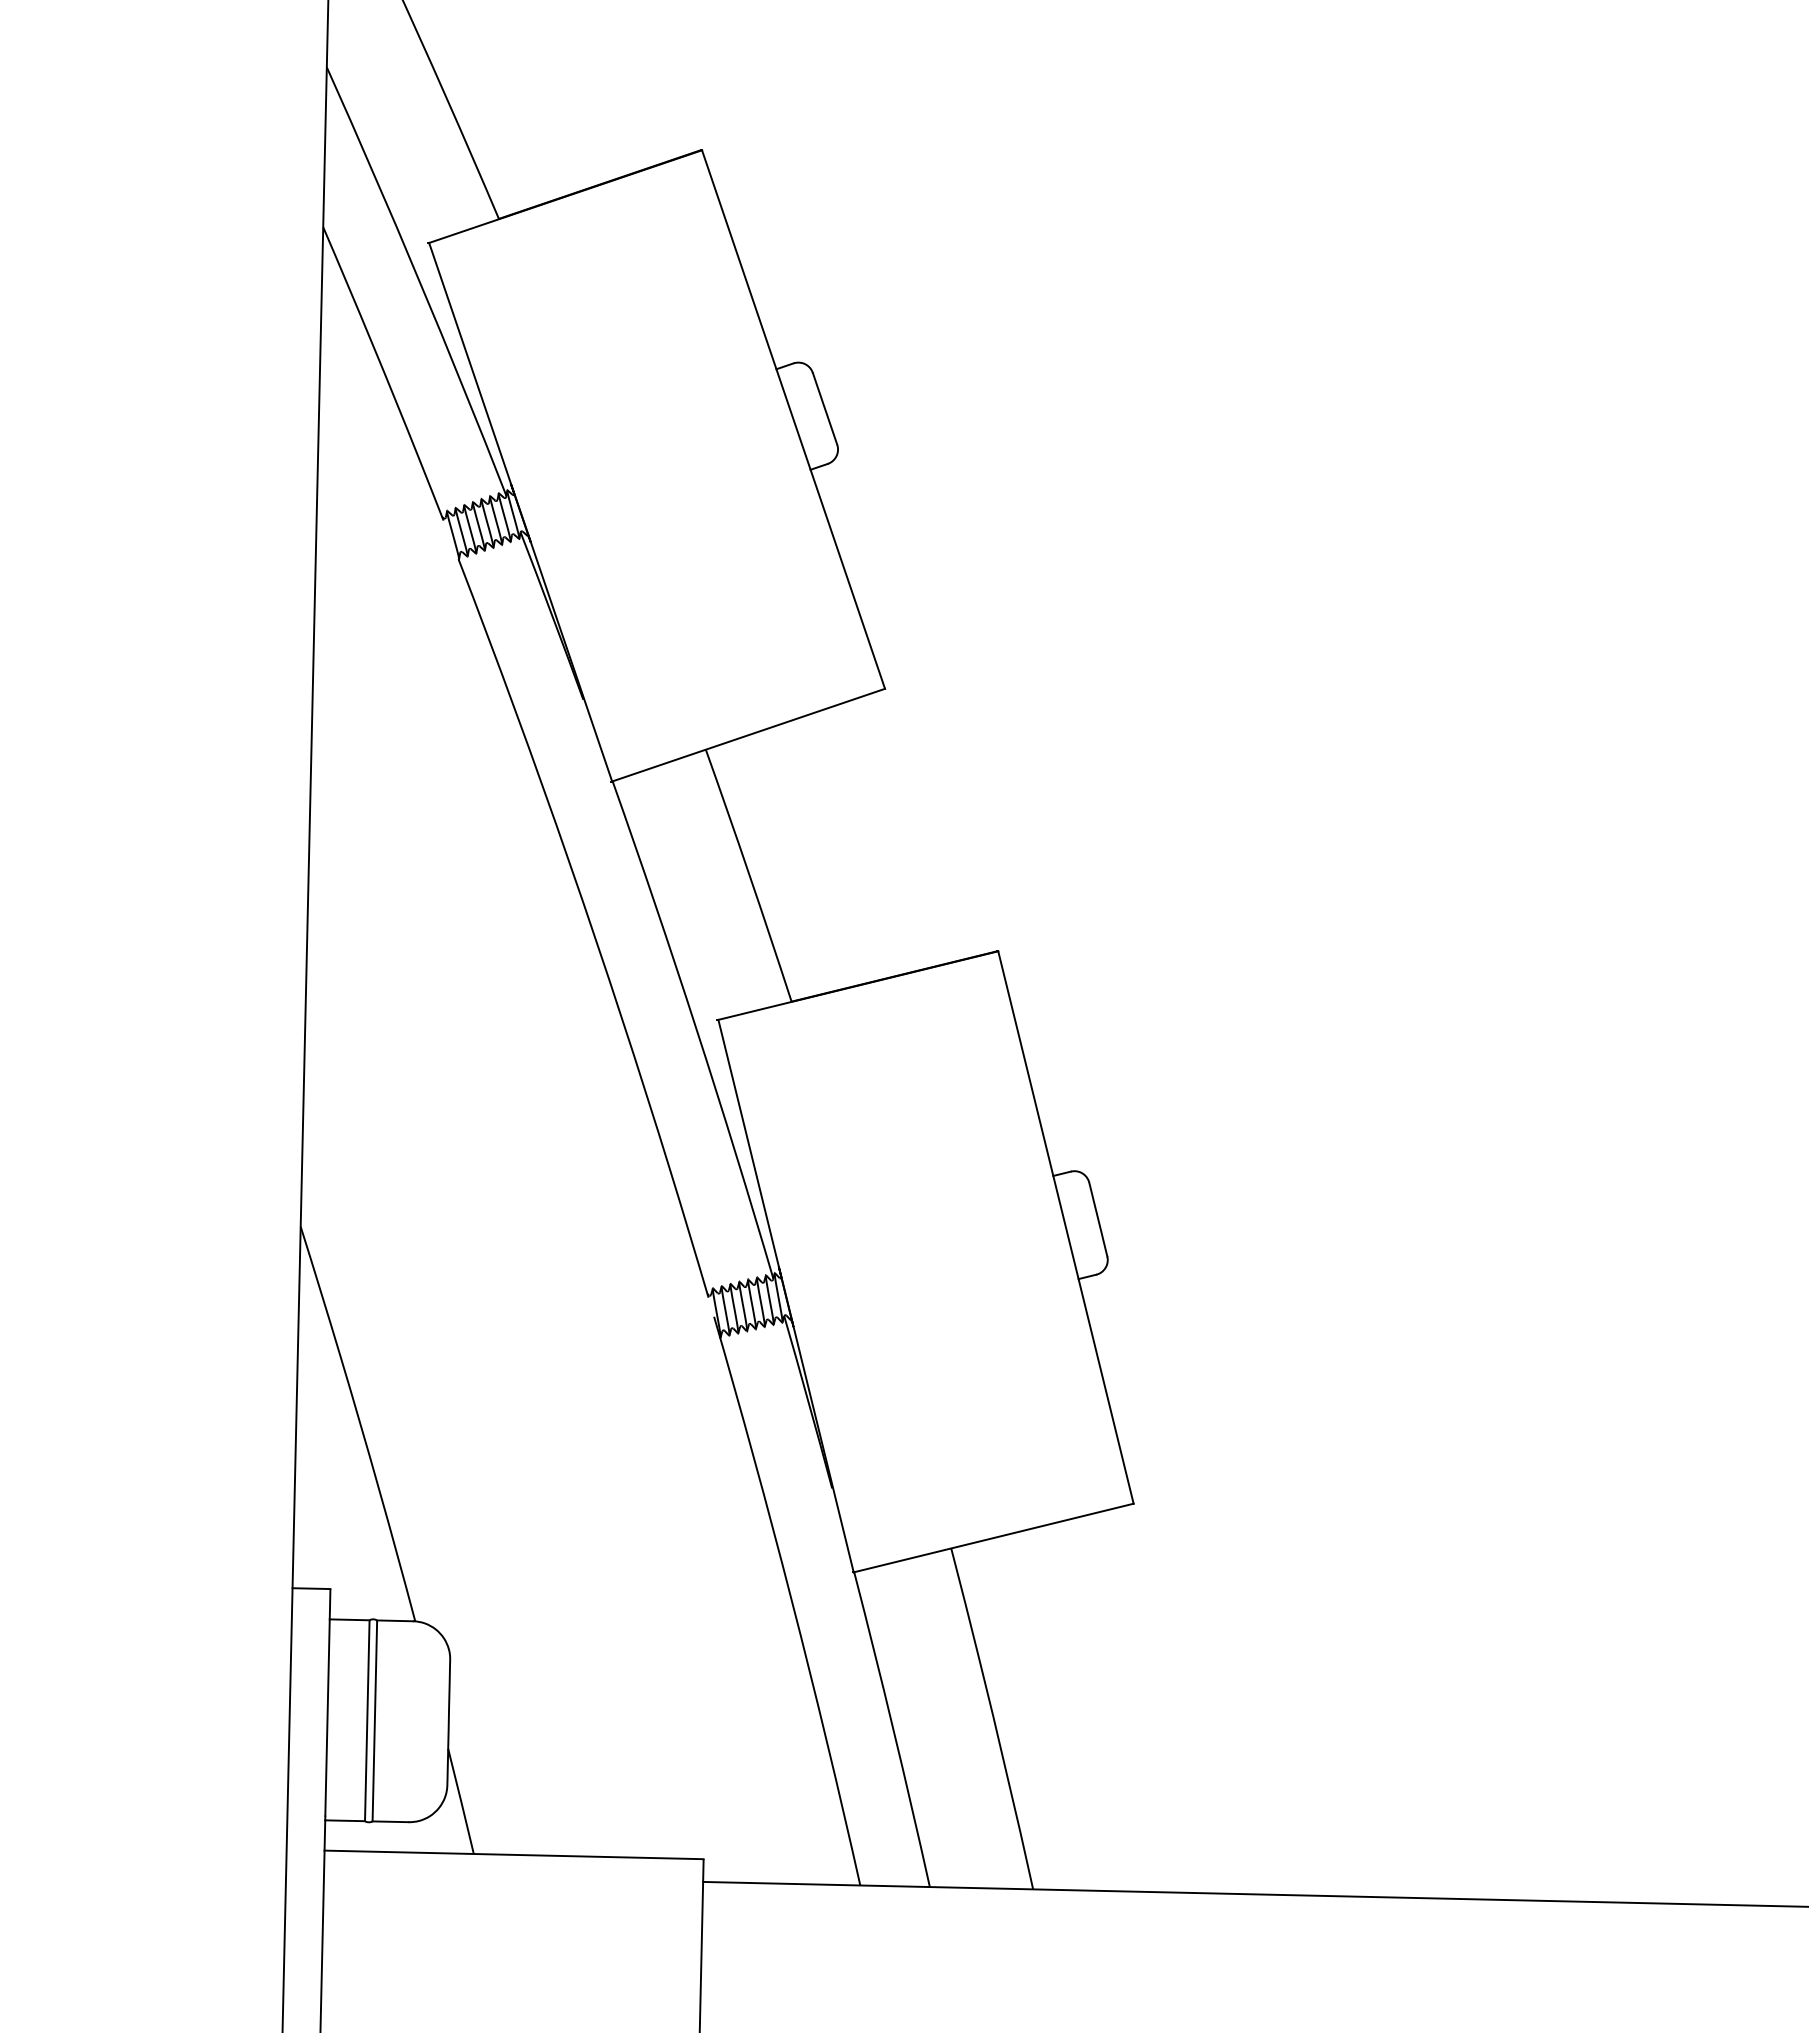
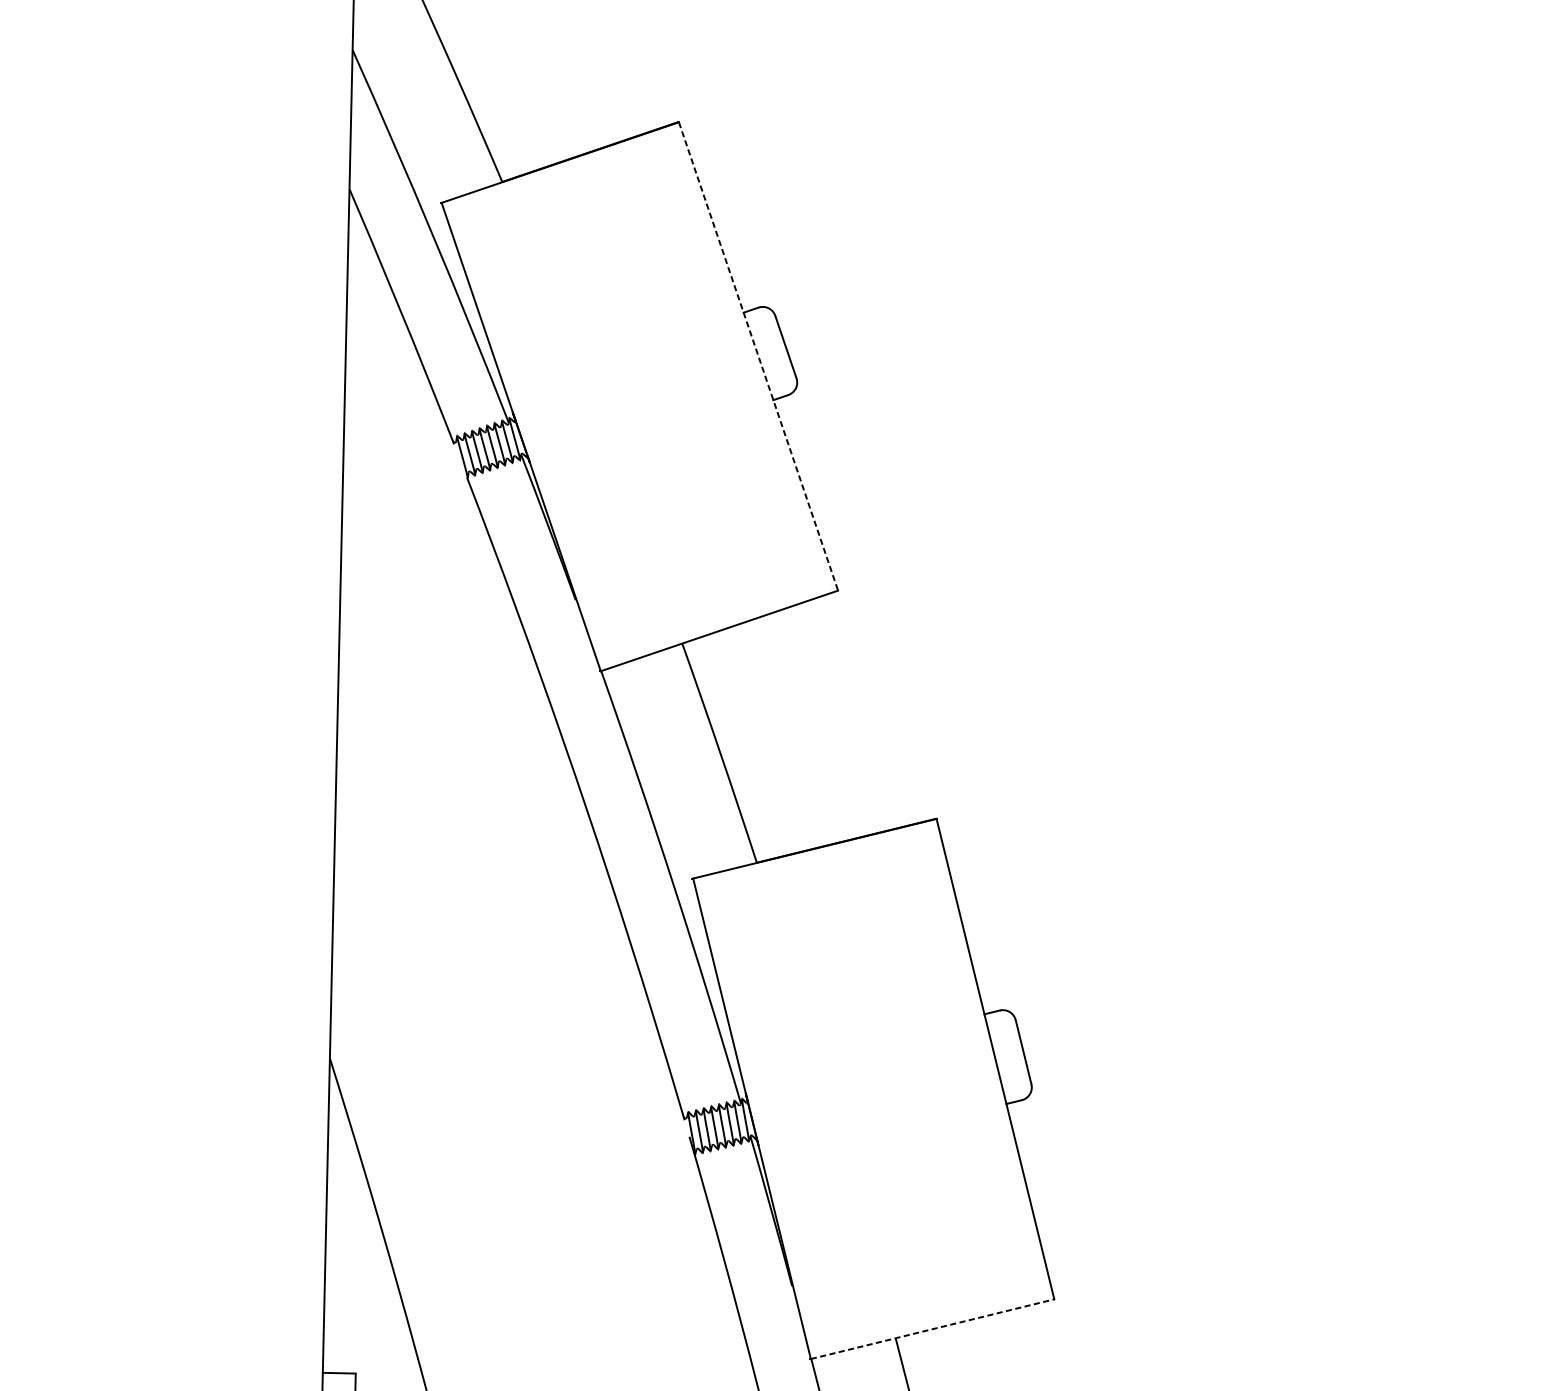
line: (793, 420) -> (758, 357), solid -> dashed
line: (994, 1537) -> (933, 1328), solid -> dashed

